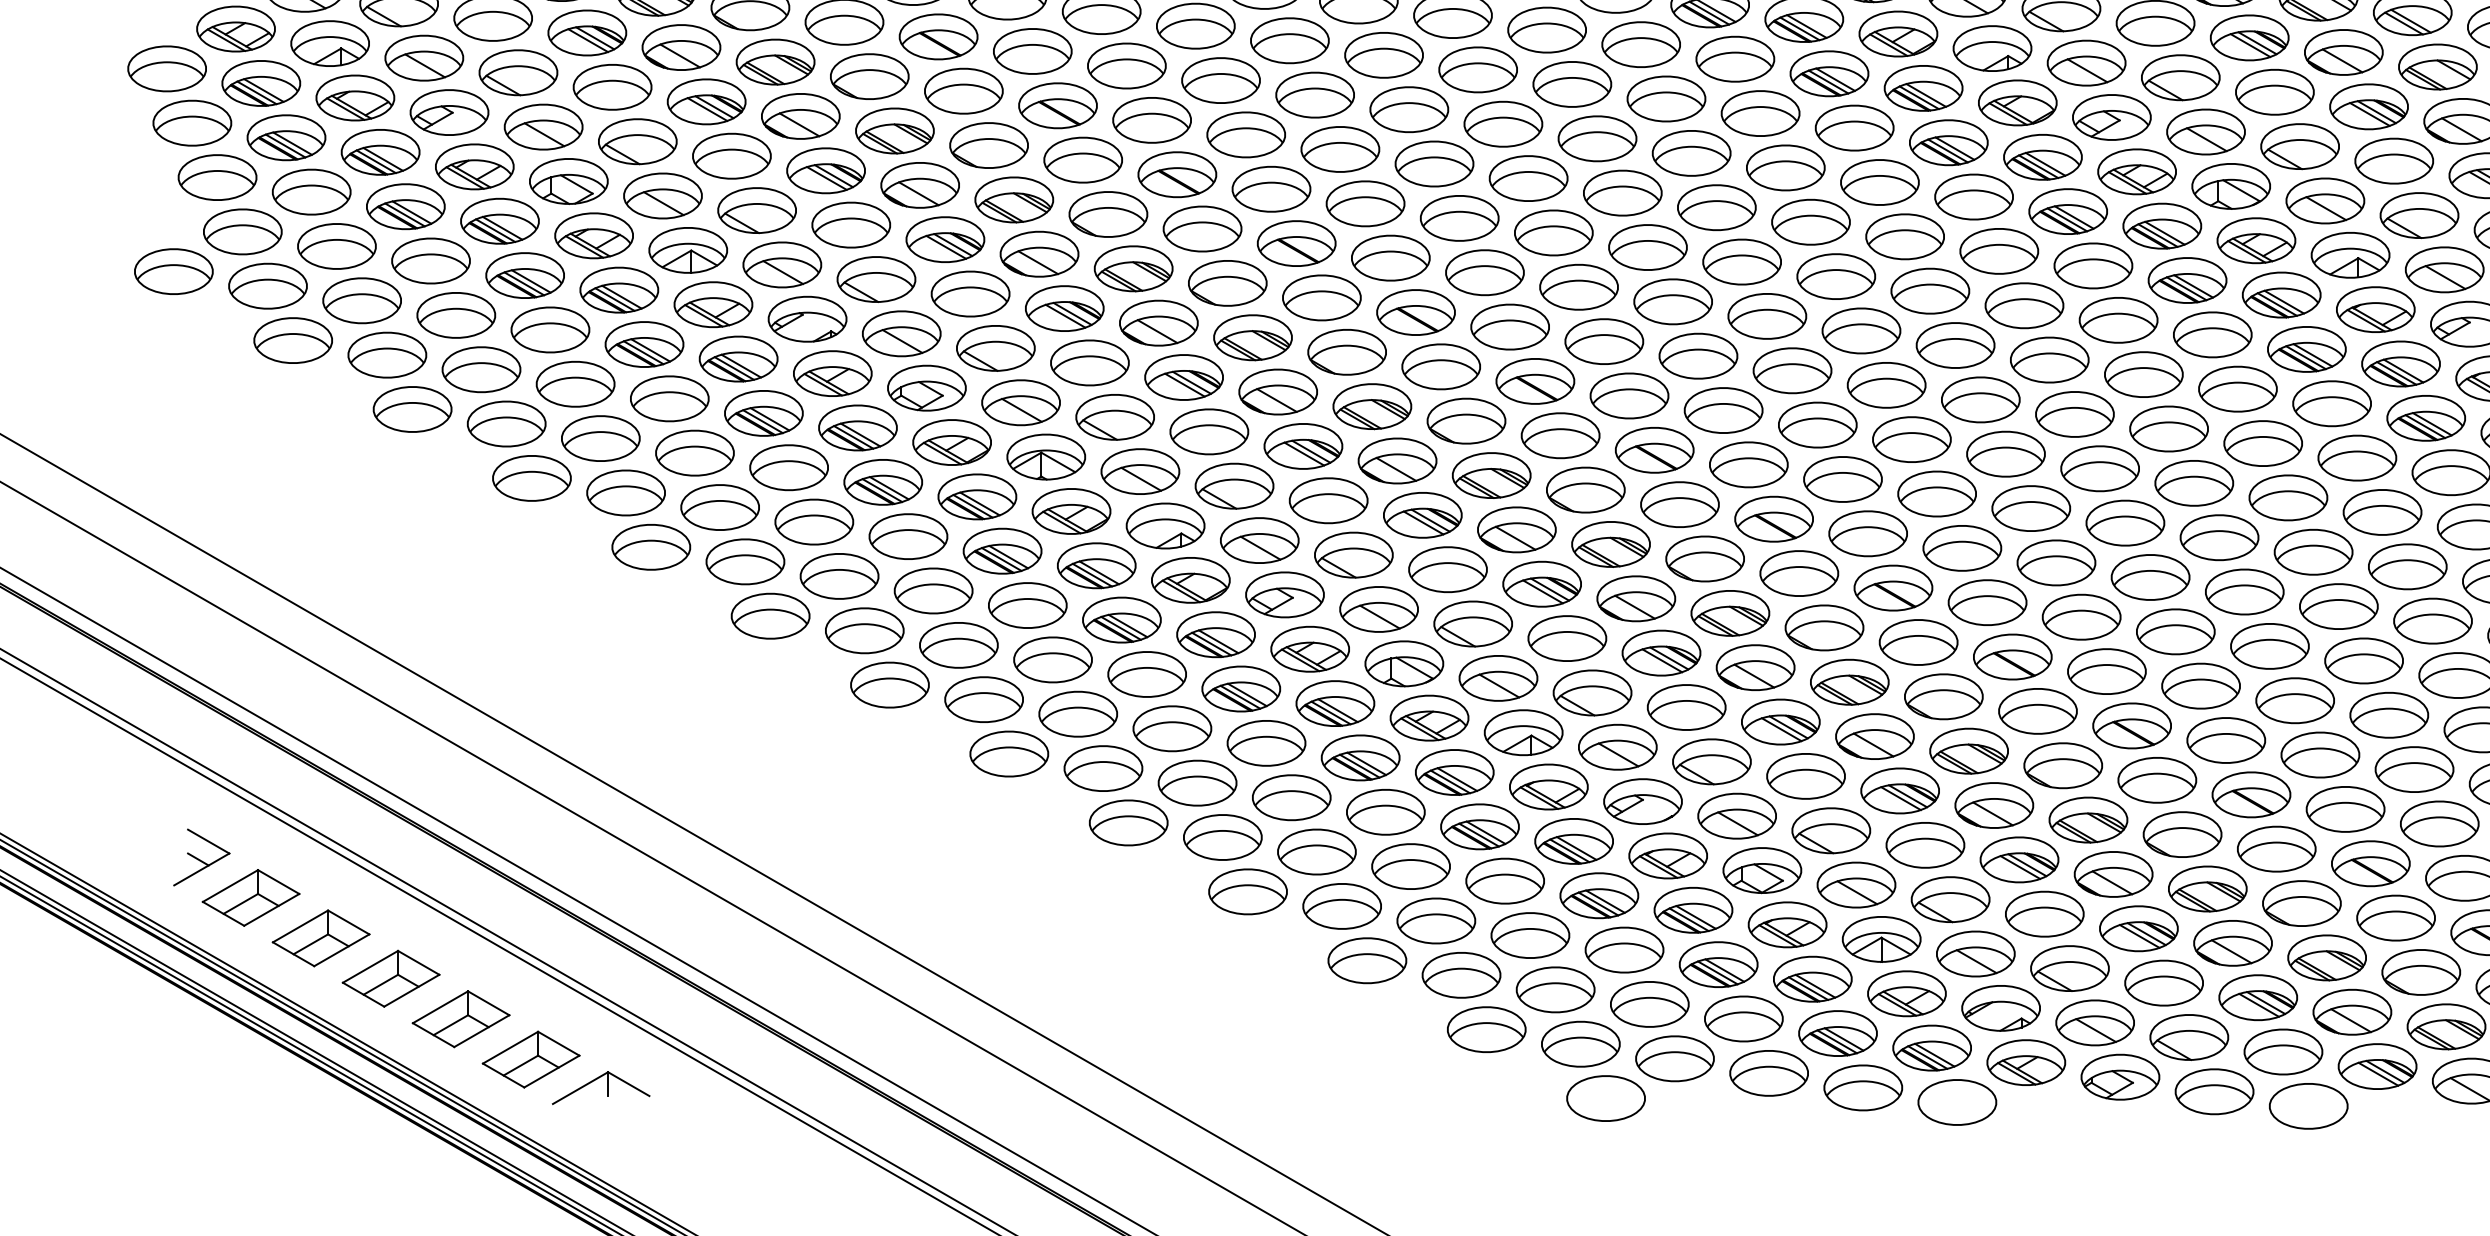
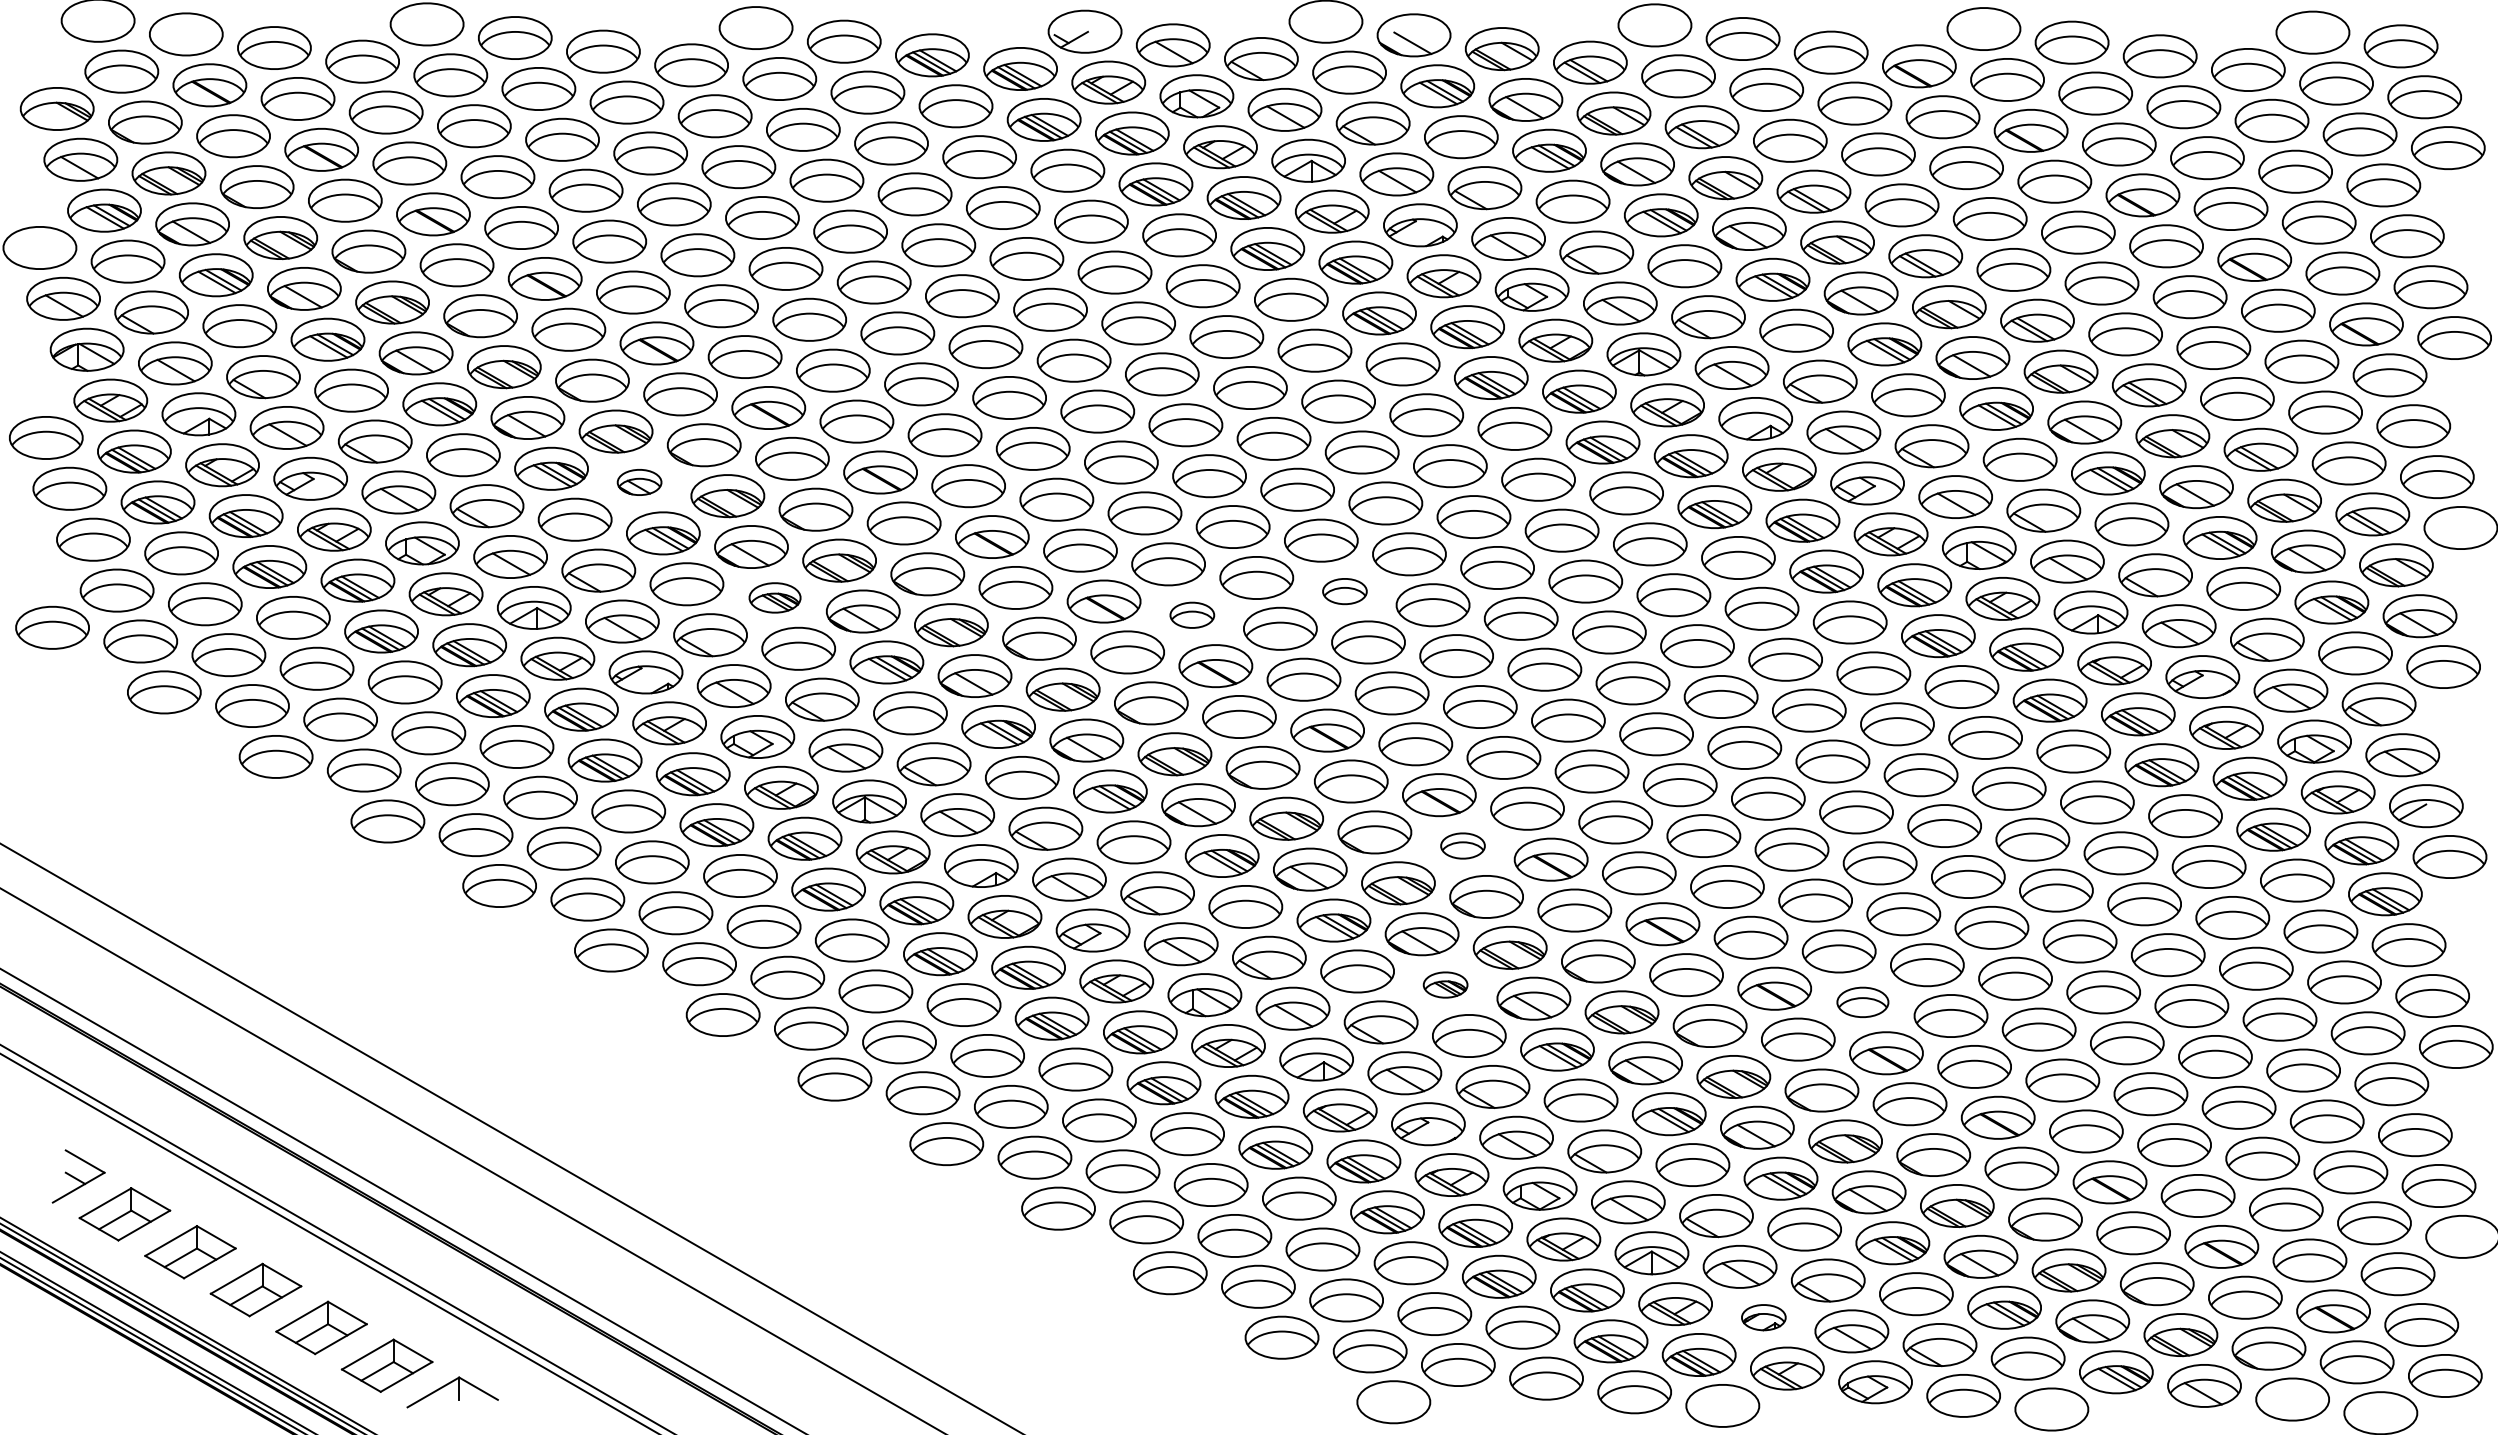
part: (800, 116) -> (639, 482), size x0.6
part: (1553, 232) -> (1344, 591), size x0.6
part: (944, 239) -> (774, 597), size x0.7
part: (1391, 258) -> (1192, 615), size x0.6
part: (1679, 504) -> (1462, 845), size x0.6
part: (1661, 652) -> (1445, 984), size x0.6
part: (2106, 671) -> (1862, 1002), size x0.7
part: (2000, 1008) -> (1763, 1317), size x0.6

